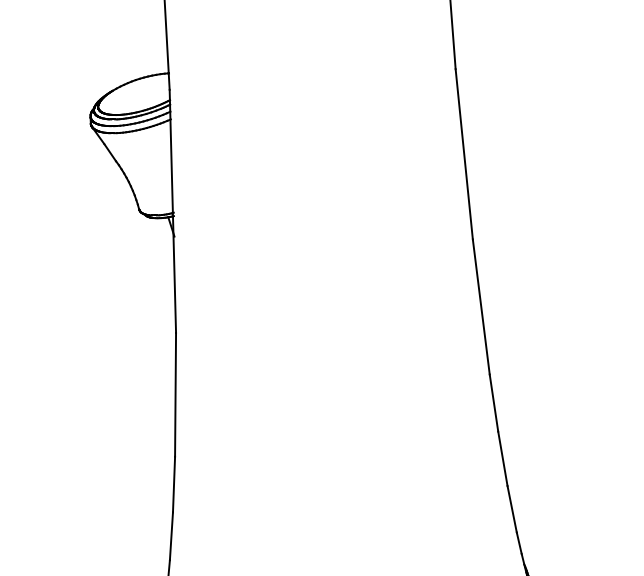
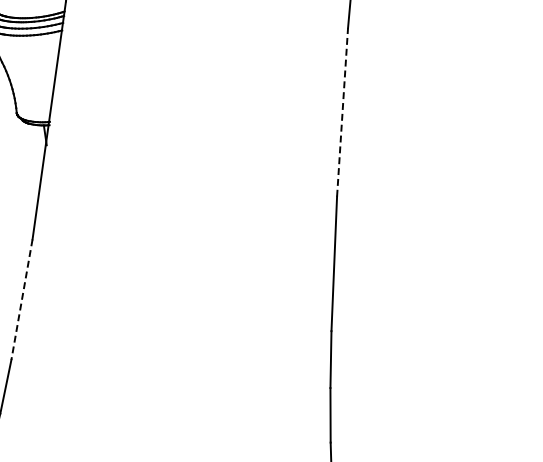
line: (464, 154) -> (342, 112), solid -> dashed
line: (175, 394) -> (21, 299), solid -> dashed

